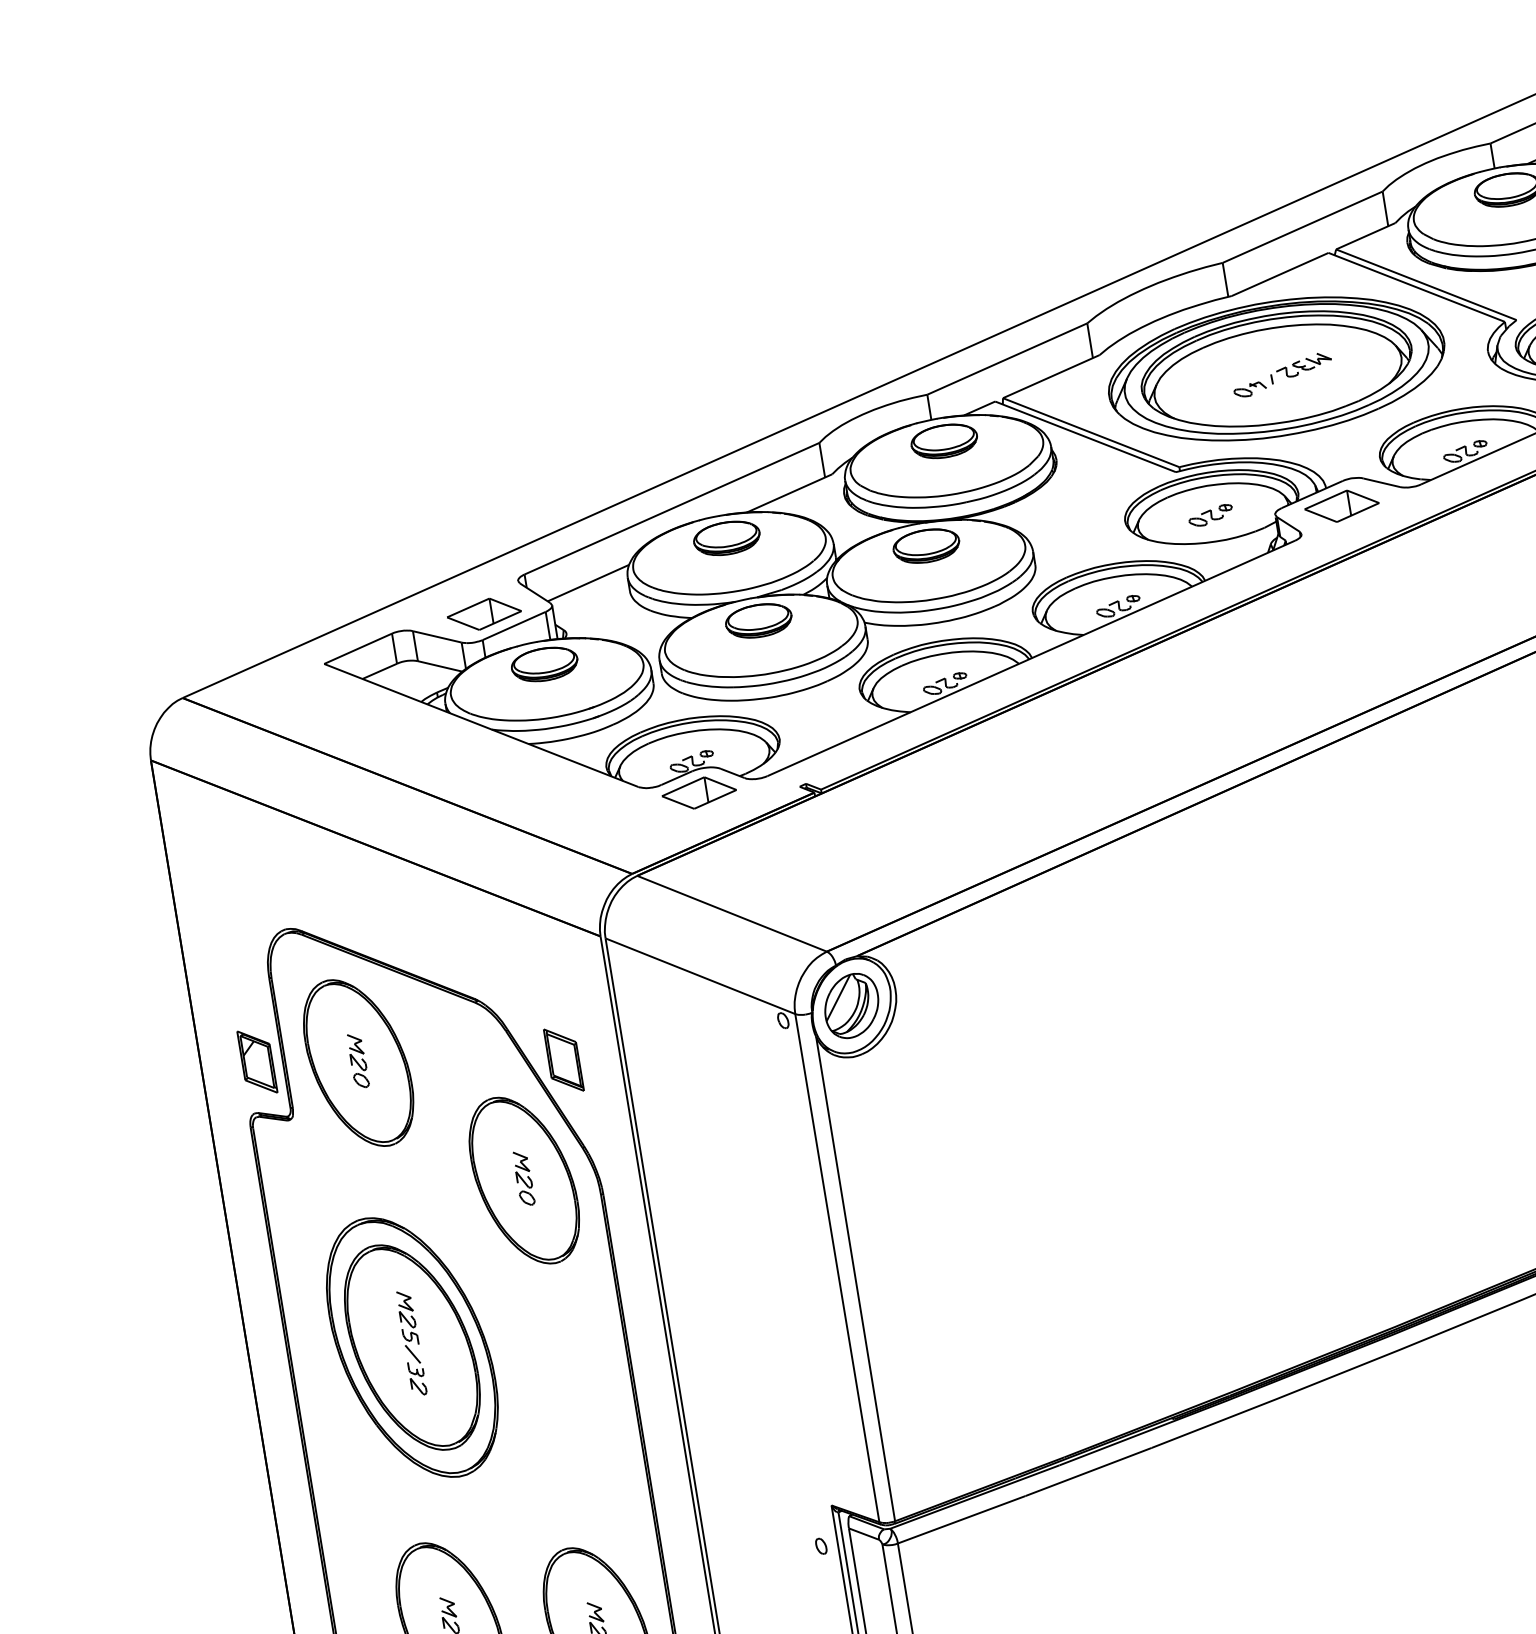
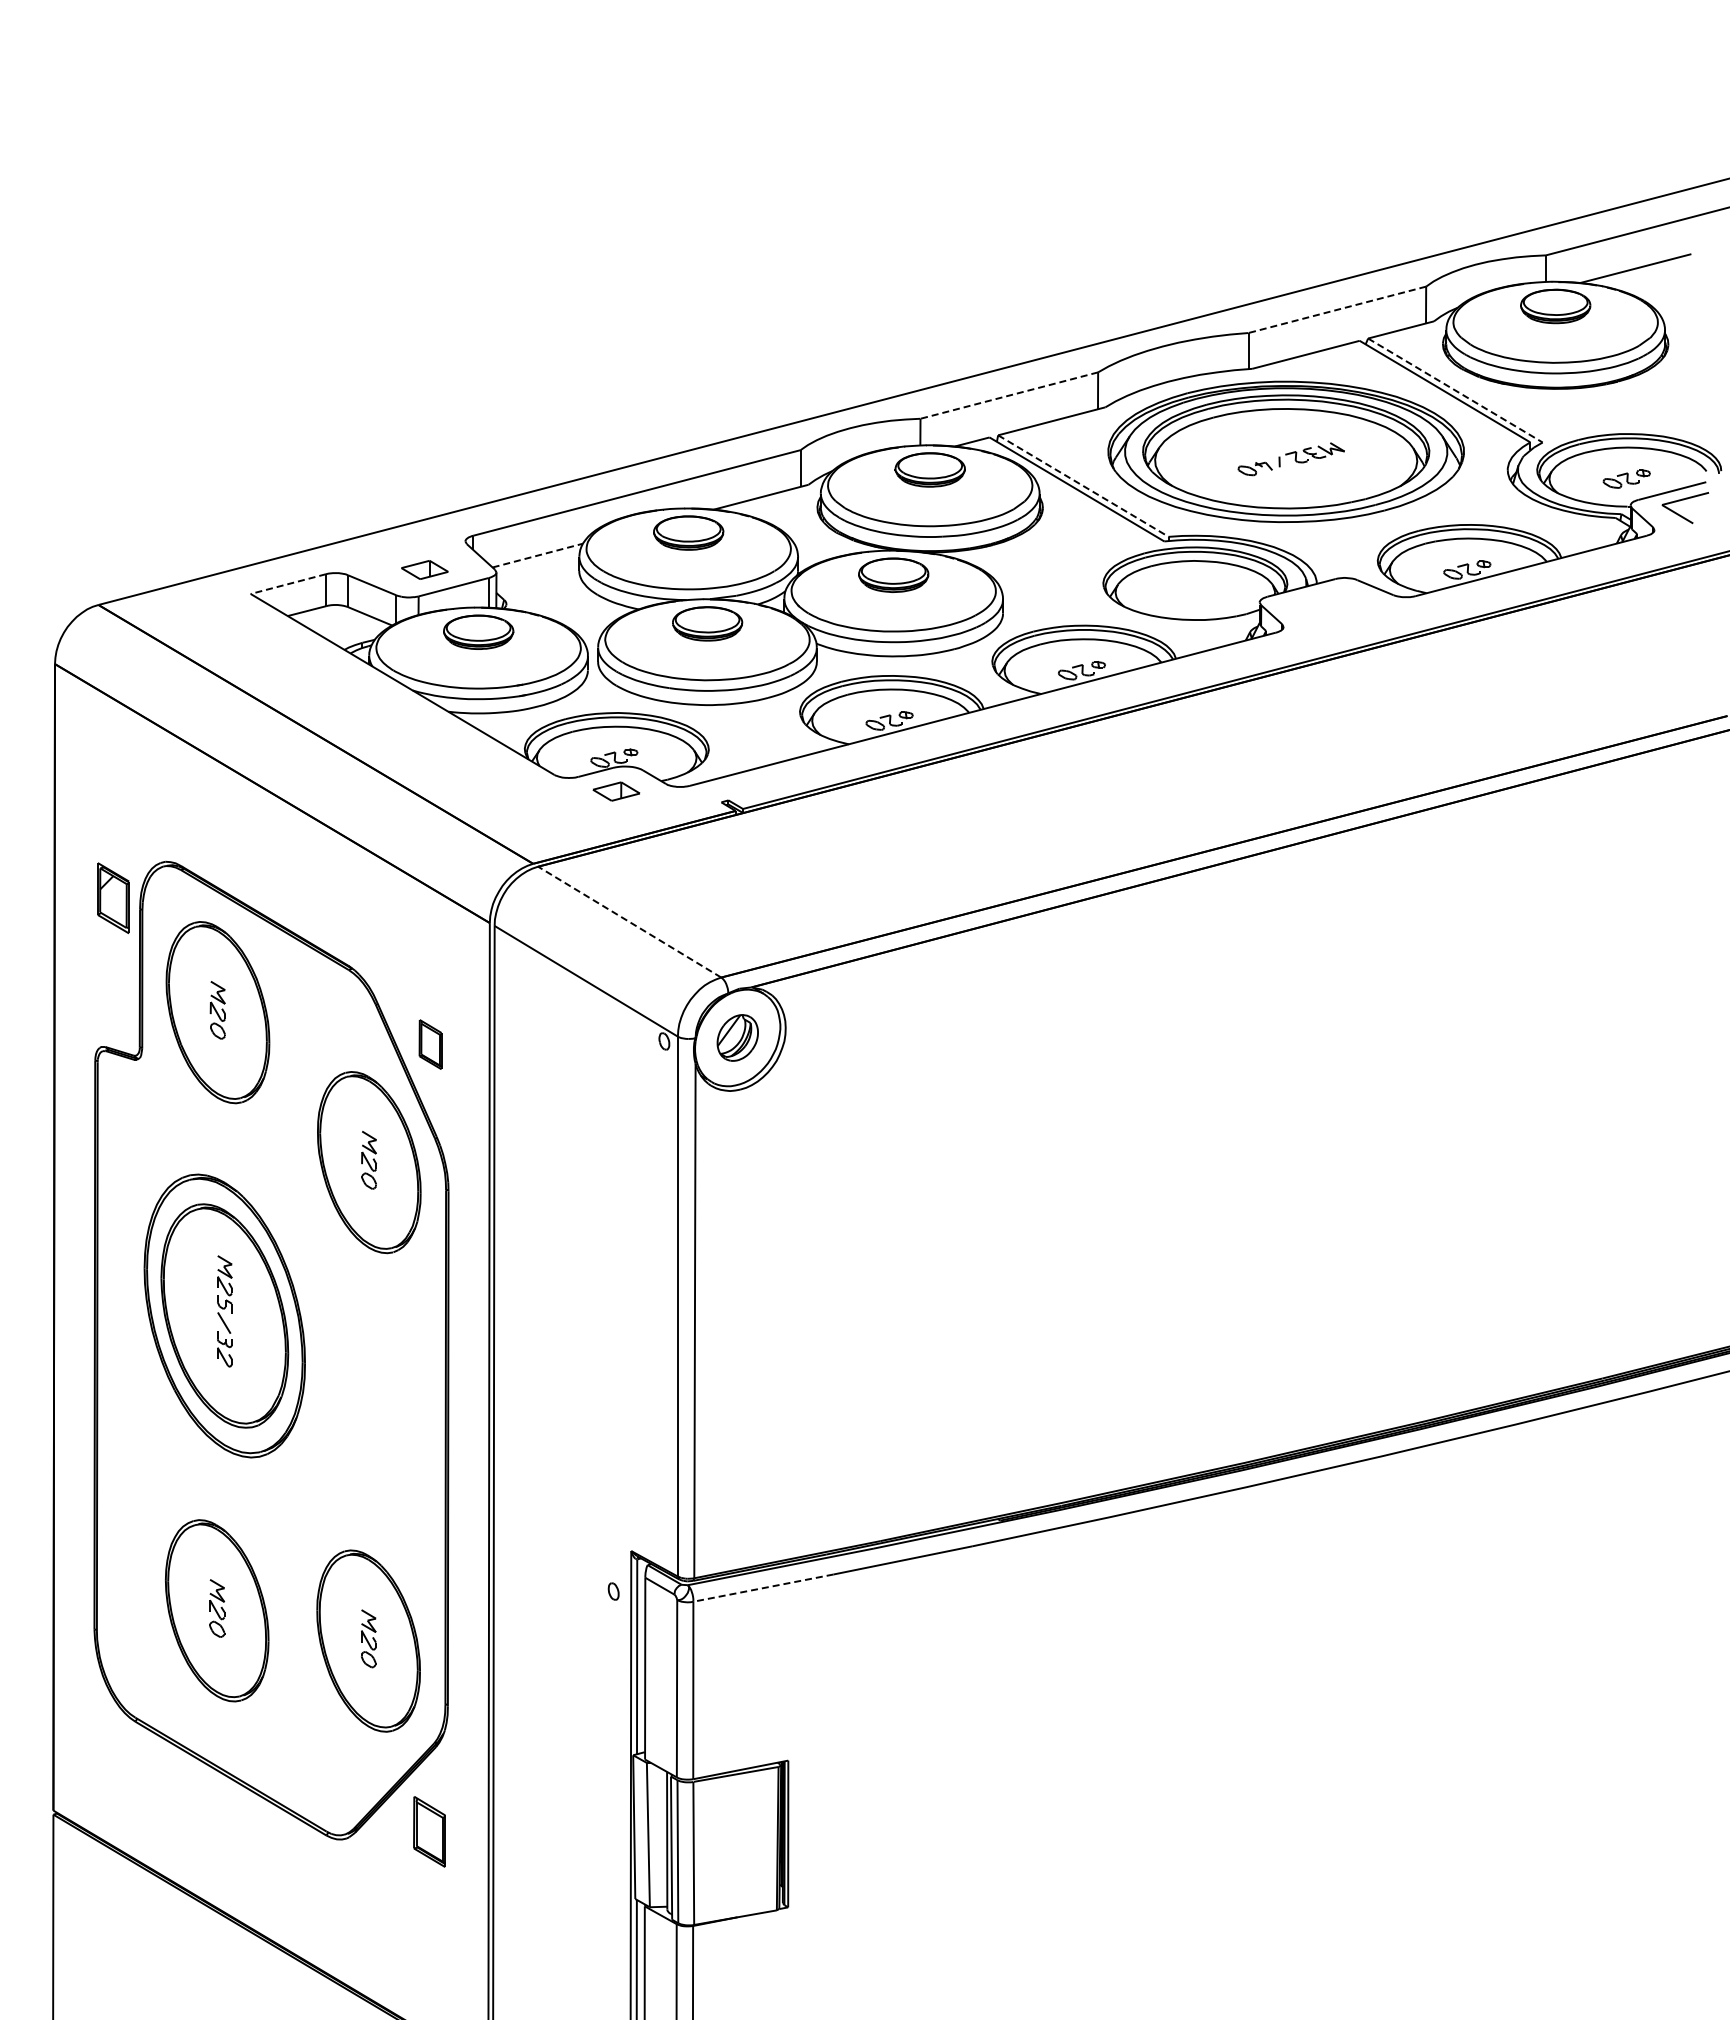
line: (1302, 226) -> (1337, 309), solid -> dashed
line: (1426, 284) -> (1455, 390), solid -> dashed
line: (1007, 358) -> (1009, 395), solid -> dashed
line: (1091, 433) -> (1083, 486), solid -> dashed
part: (1341, 506) -> (1329, 605), removed
part: (1210, 515) -> (1192, 592), removed
line: (588, 583) -> (537, 555), solid -> dashed
part: (483, 613) -> (424, 569), size x0.6
line: (358, 649) -> (288, 584), solid -> dashed
part: (699, 792) -> (616, 791), size x0.6
line: (731, 913) -> (629, 921), solid -> dashed
part: (851, 1005) -> (737, 1037), size x0.7
part: (563, 1059) -> (430, 1044), size x0.7
part: (257, 1061) -> (113, 897), moved
line: (960, 1520) -> (762, 1588), solid -> dashed

